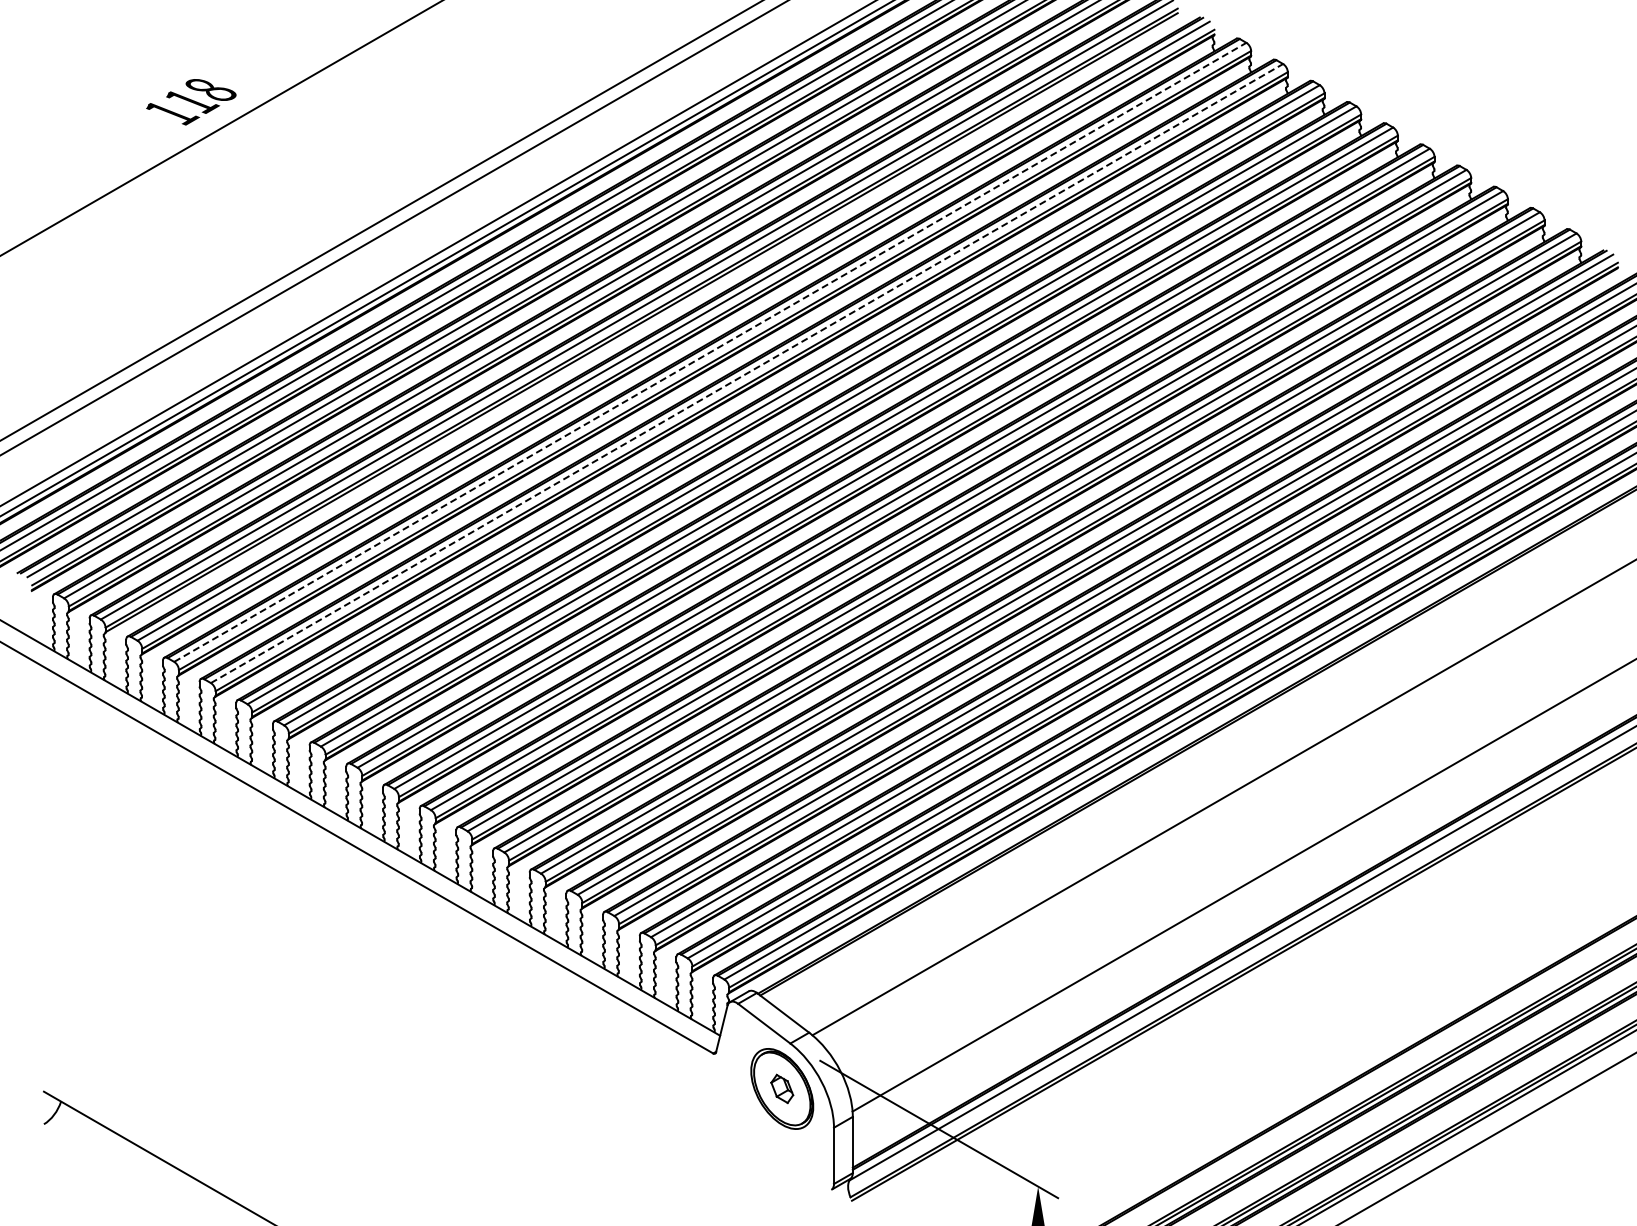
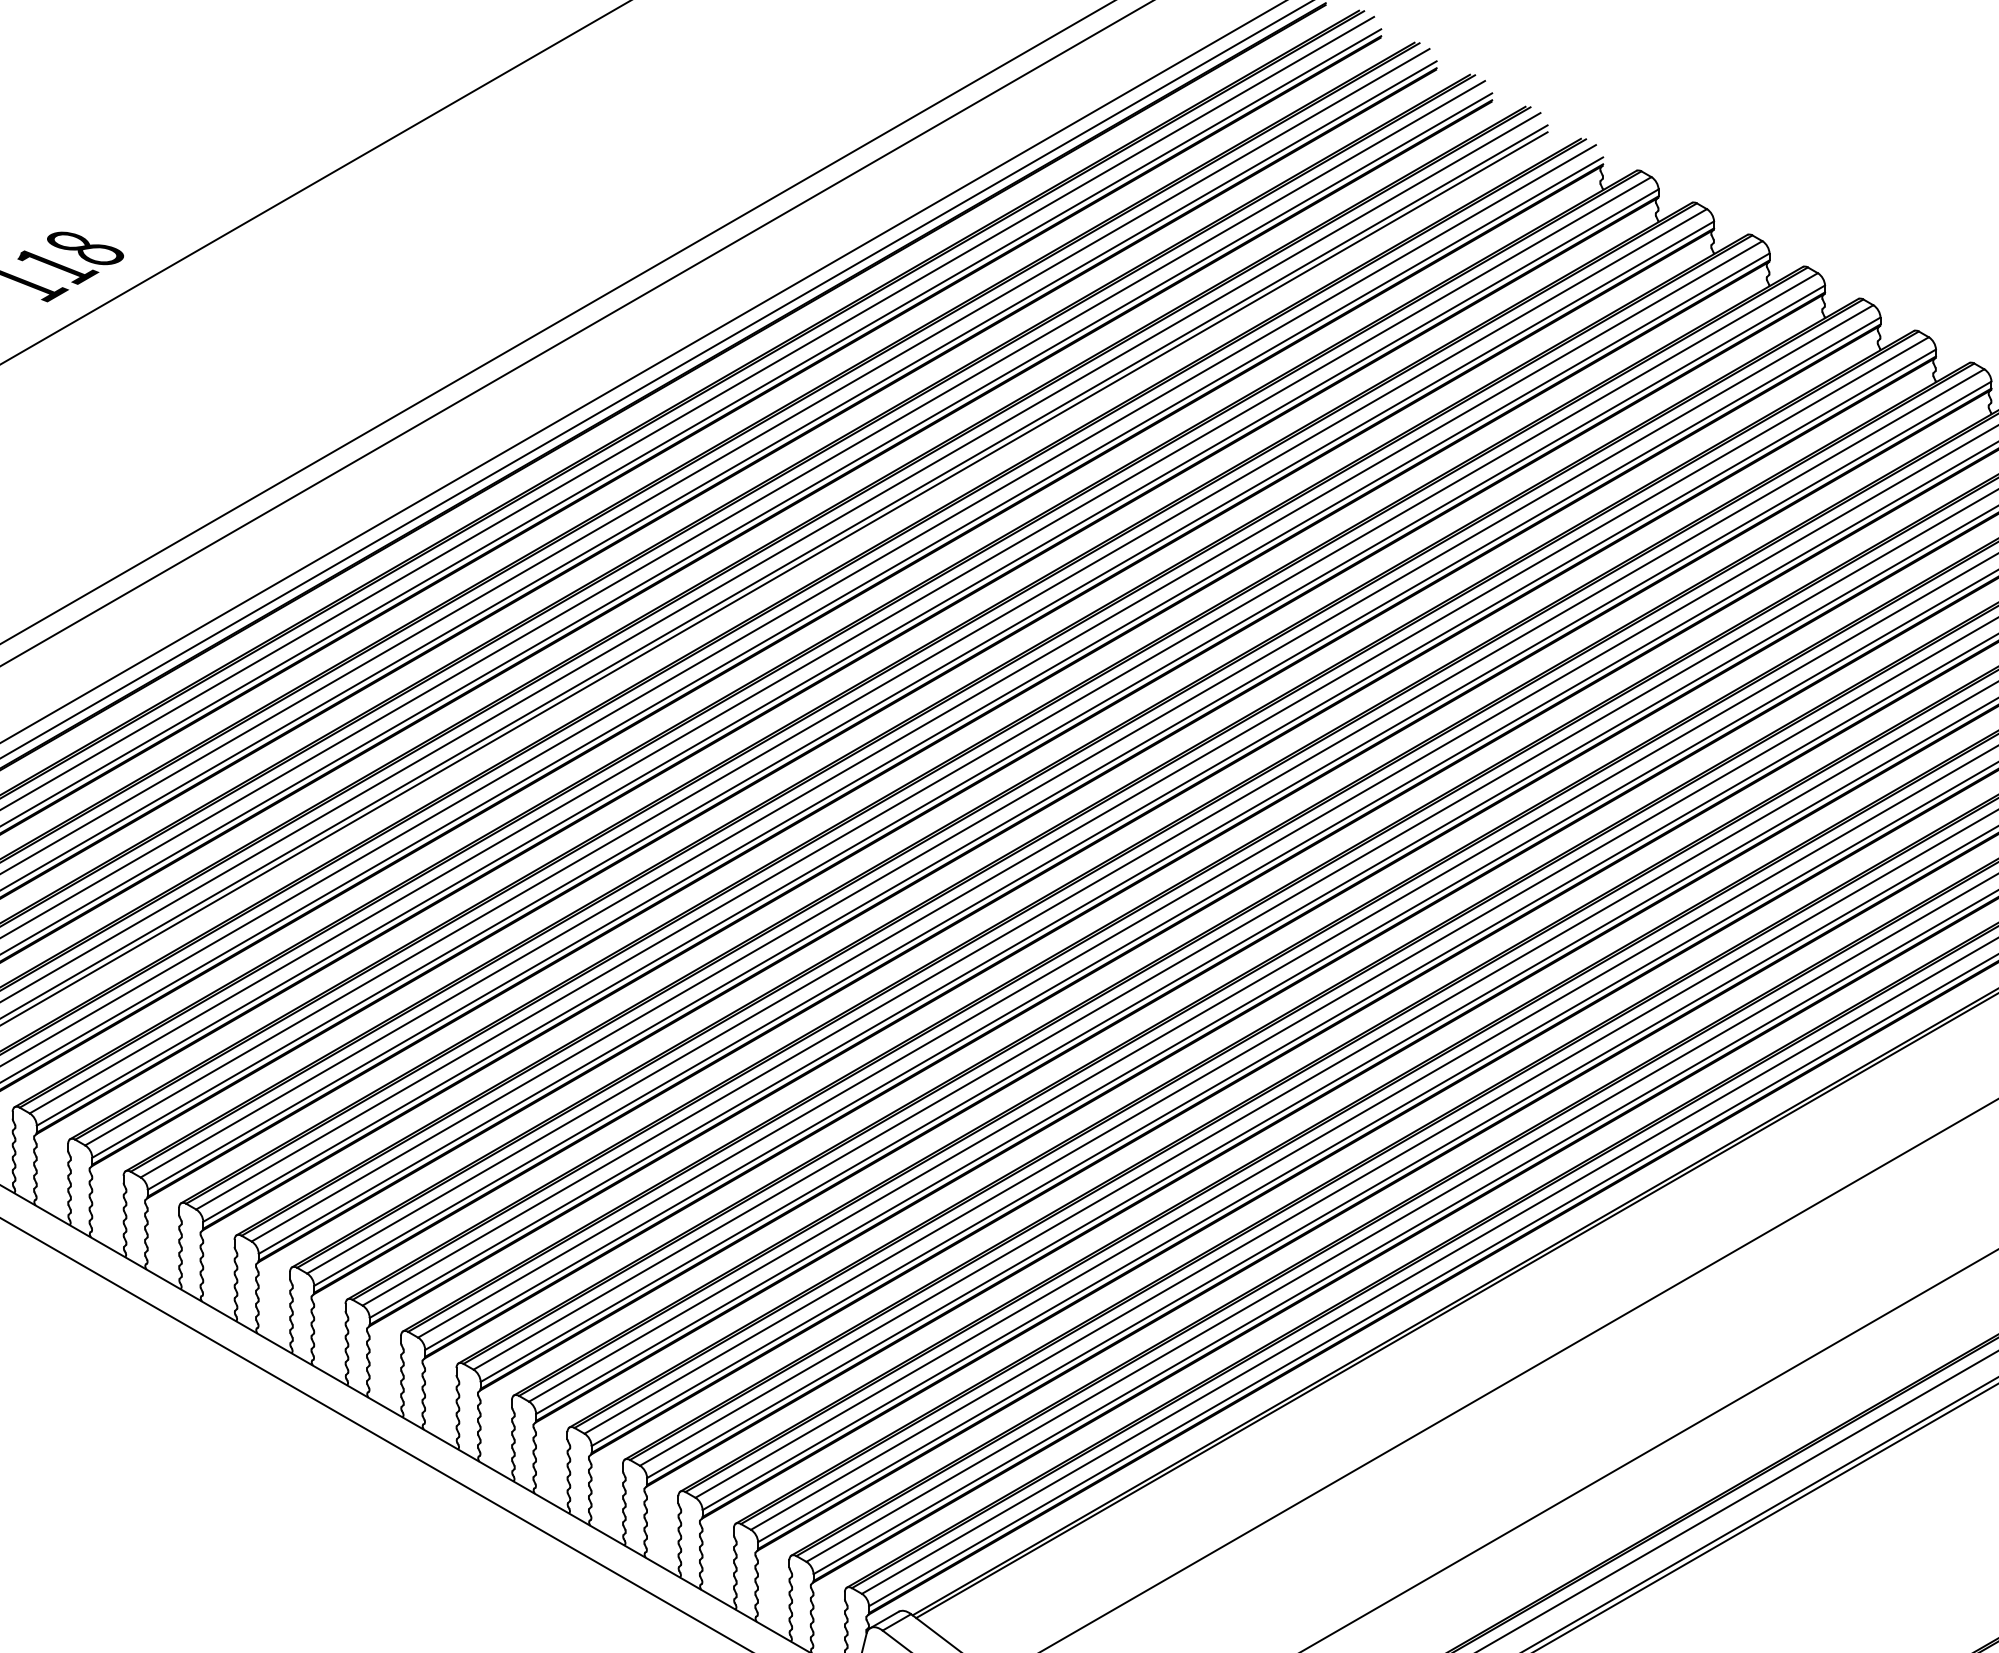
line: (710, 352) -> (840, 645), dashed -> solid
line: (747, 373) -> (896, 677), dashed -> solid

